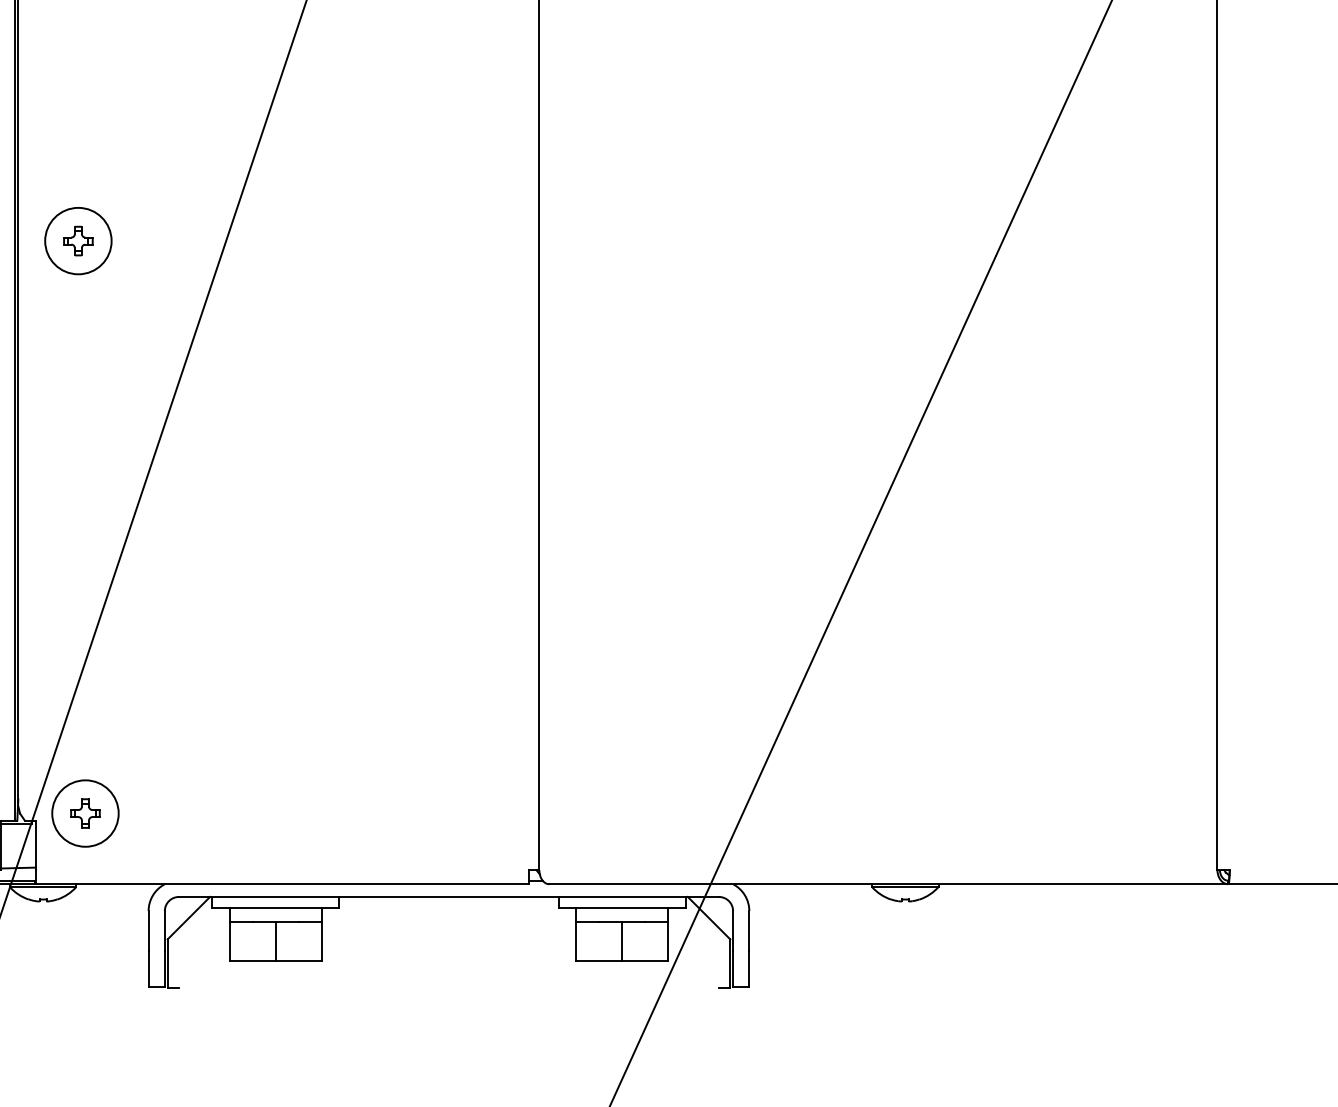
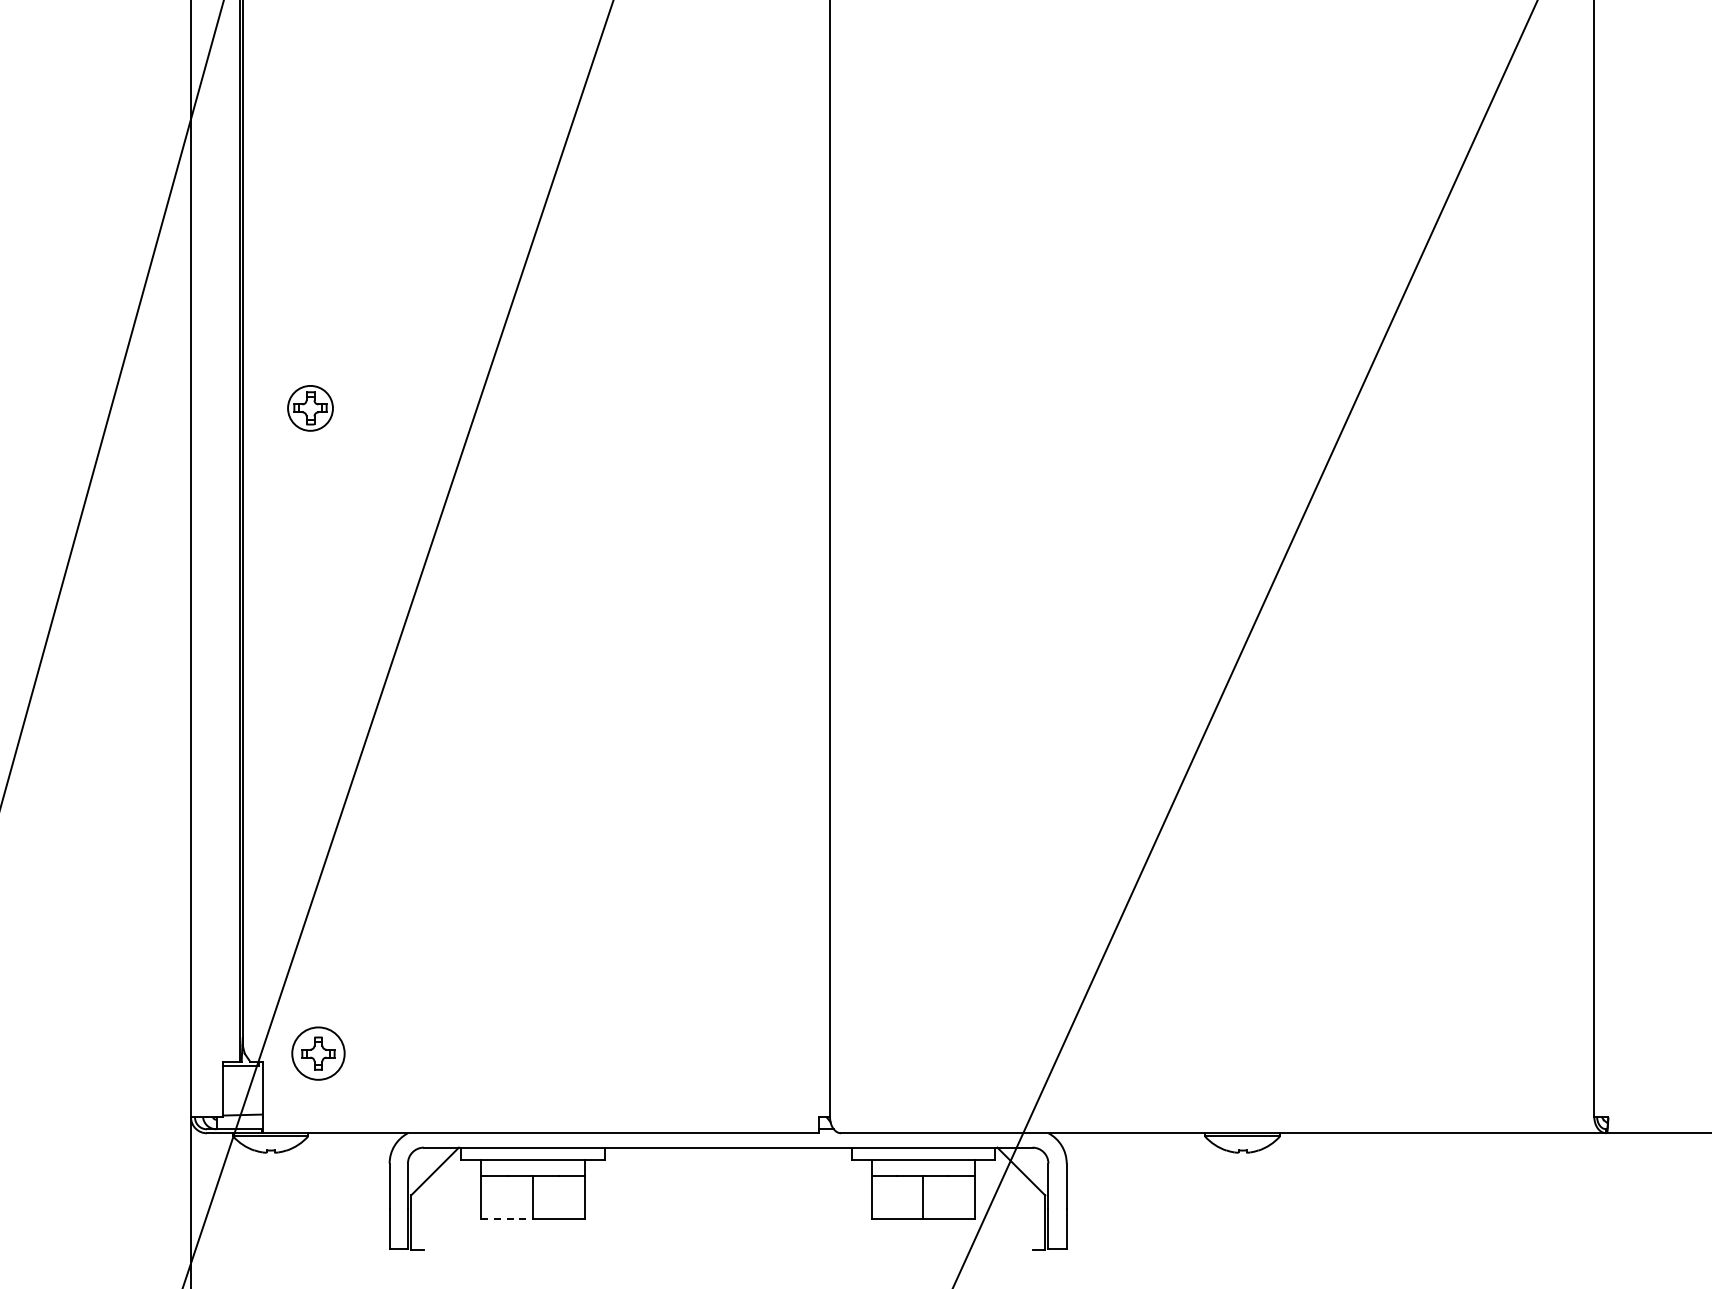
circle: (78, 240) -> (310, 407), size x0.6
circle: (85, 813) -> (318, 1053), size x0.7
line: (253, 960) -> (507, 1219), solid -> dashed

